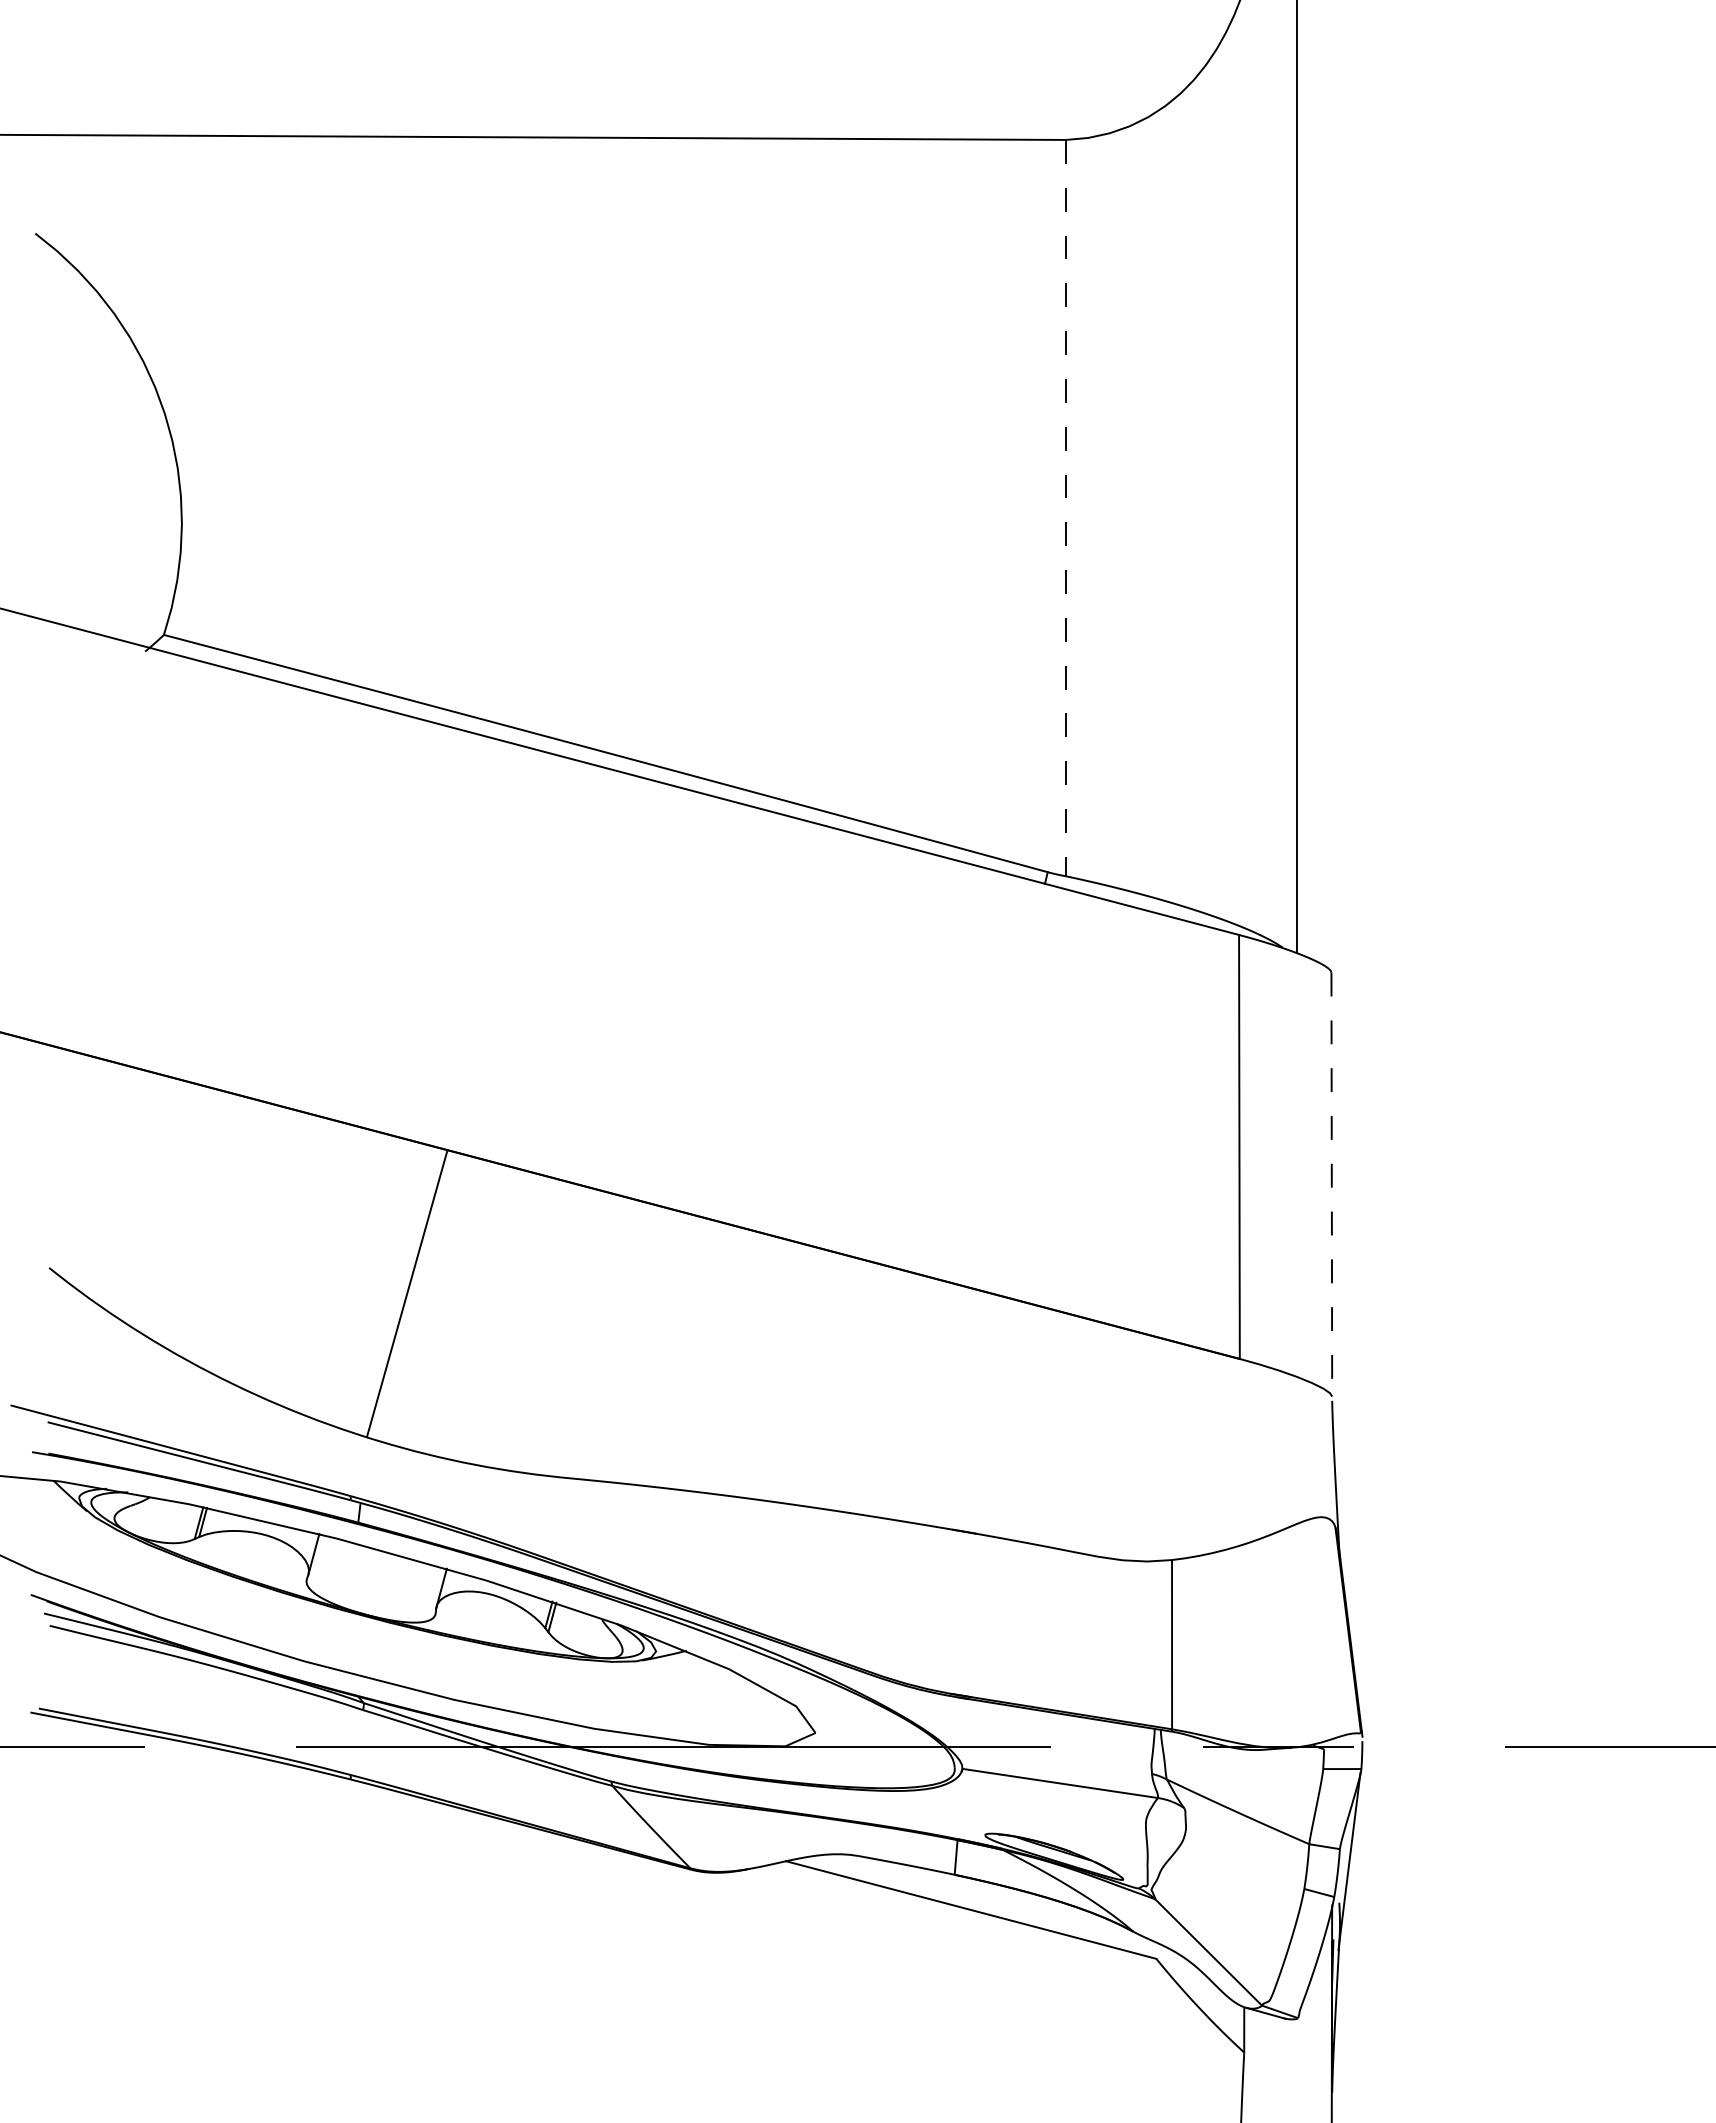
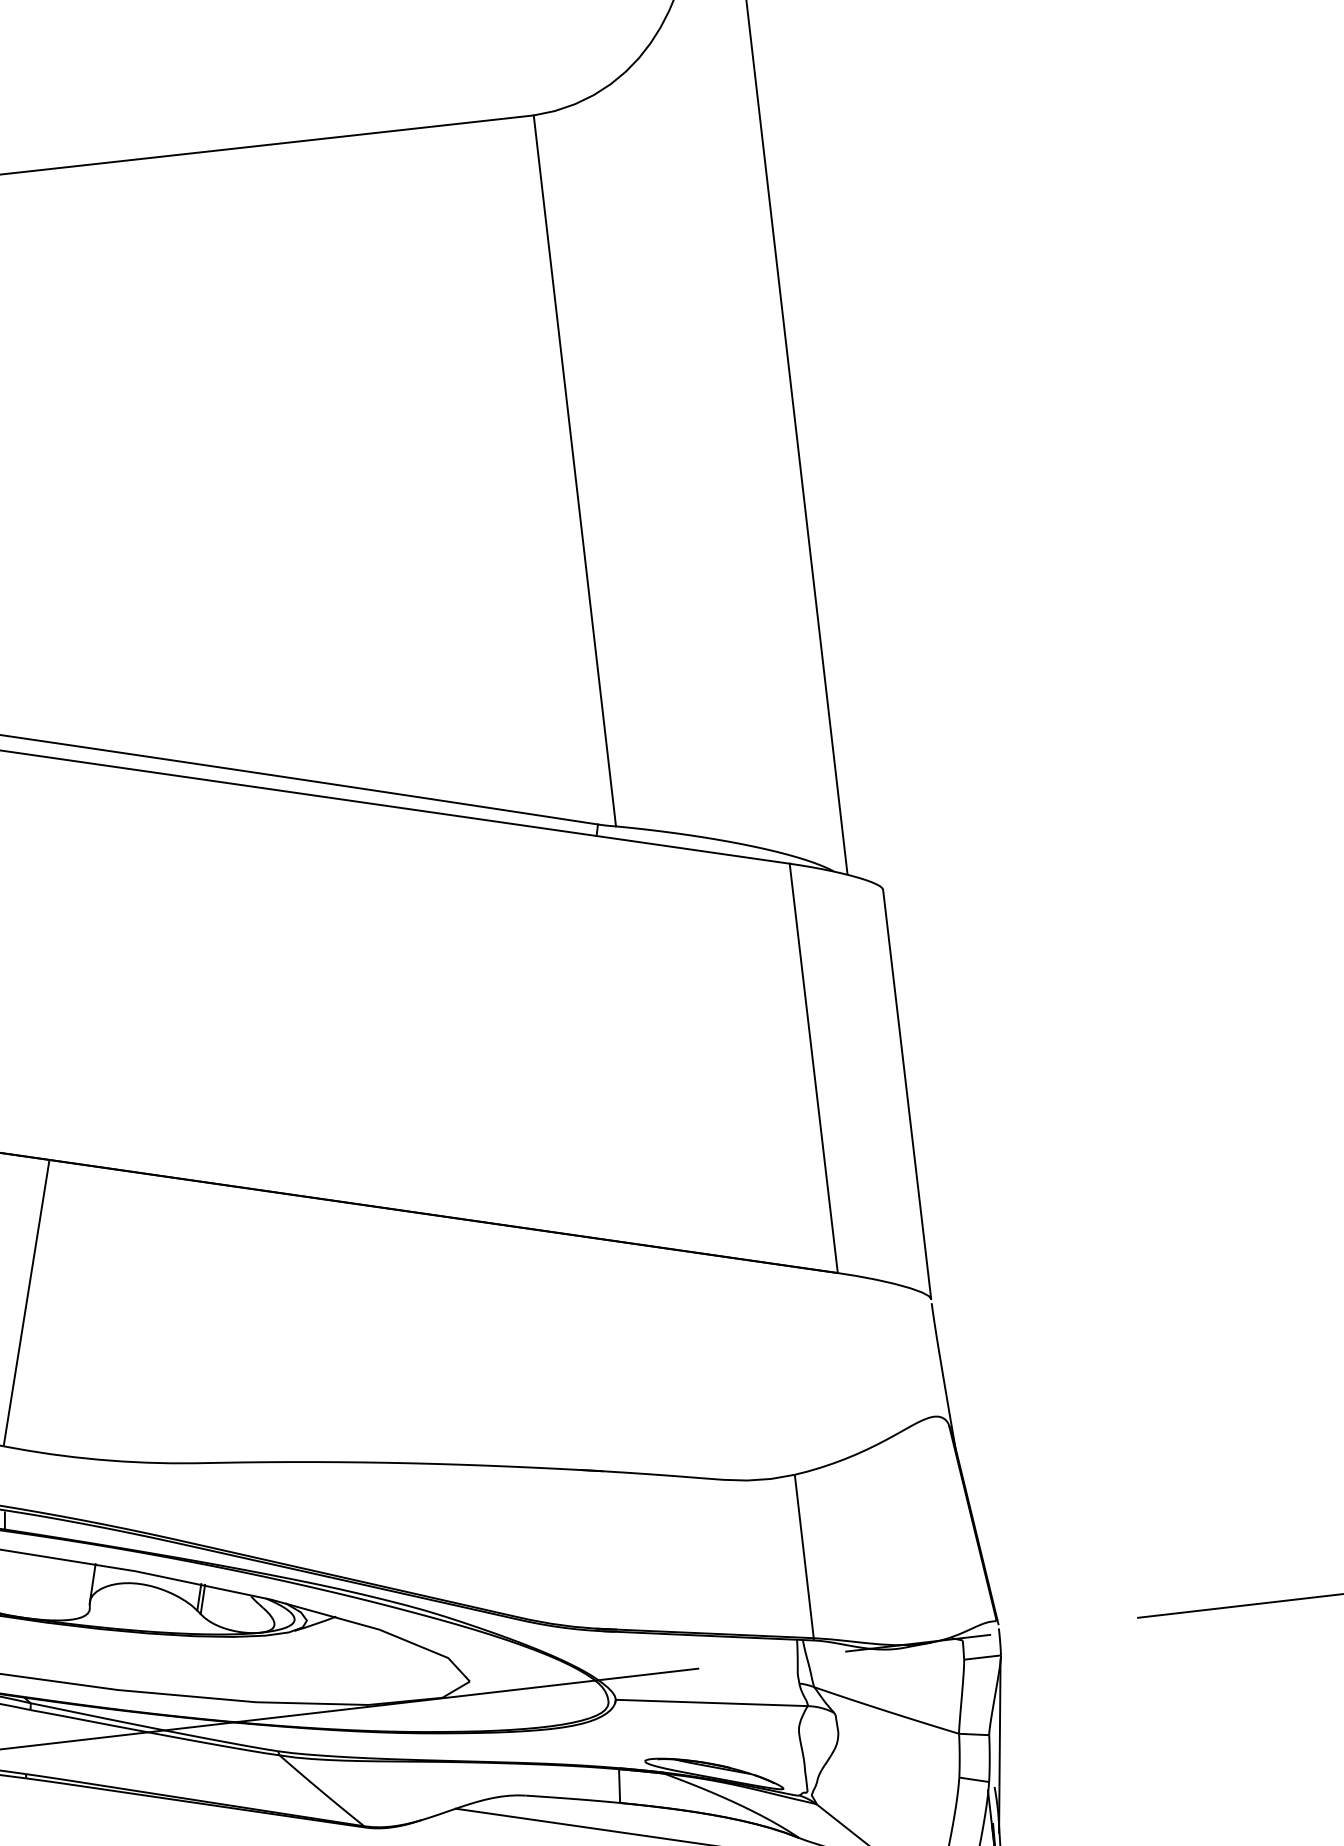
line: (1065, 508) -> (574, 471), dashed -> solid
line: (1331, 1185) -> (906, 1095), dashed -> solid

